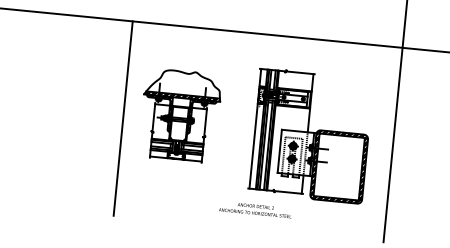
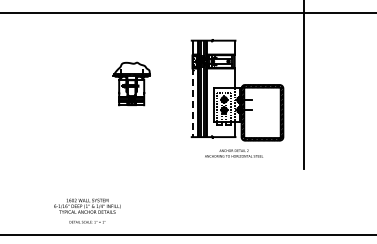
part: (180, 114) -> (131, 83), size x0.6
line: (123, 117) -> (86, 90), removed
line: (253, 146) -> (192, 103), solid -> dashed
text: (254, 209) -> (233, 153), moved

